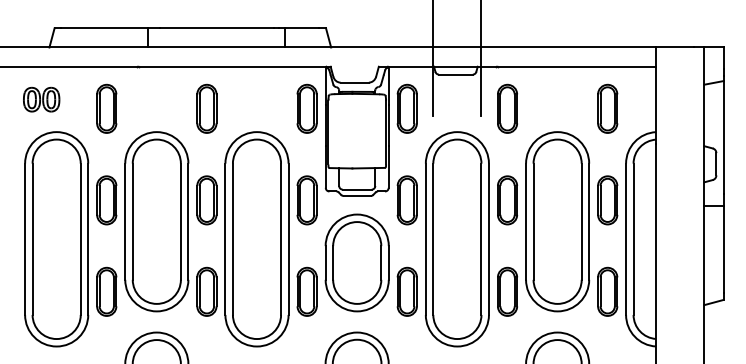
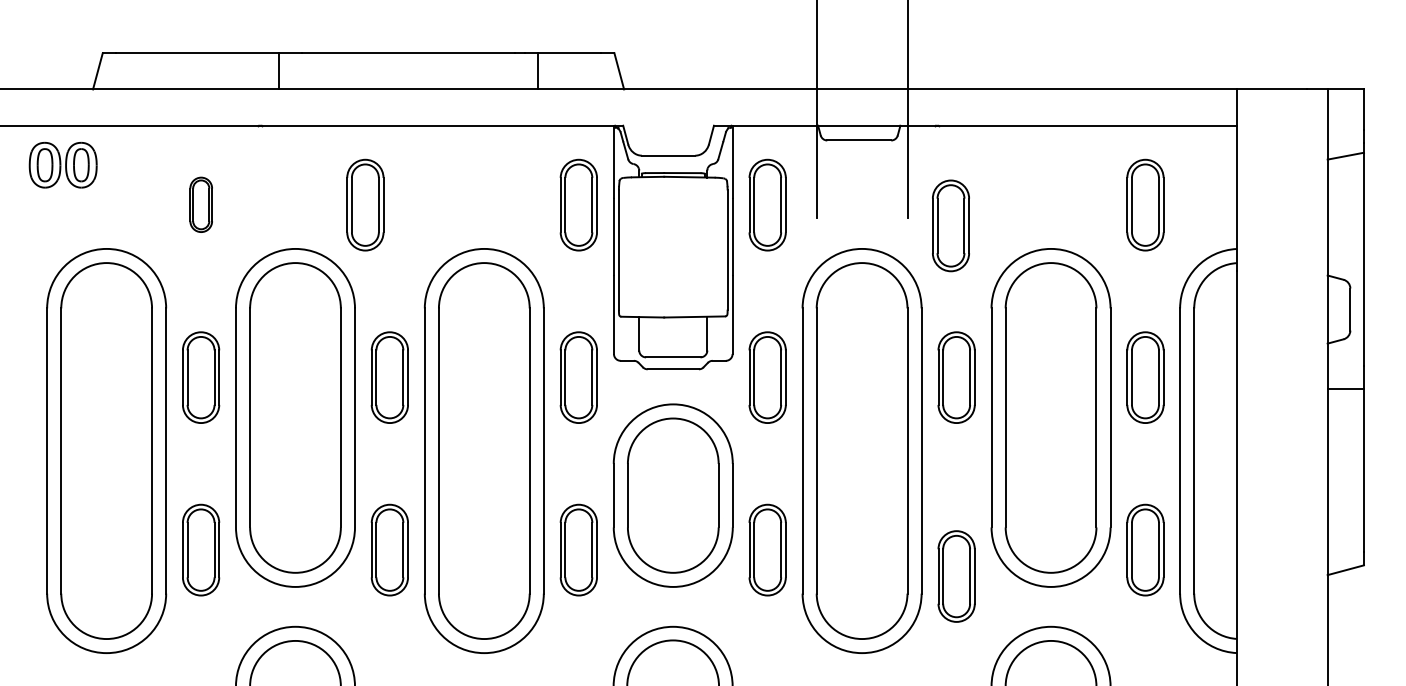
part: (41, 99) -> (62, 164), moved
part: (106, 108) -> (200, 204), size x0.6
part: (206, 108) -> (364, 204), moved
part: (507, 108) -> (950, 225), moved
part: (507, 291) -> (956, 575), moved

